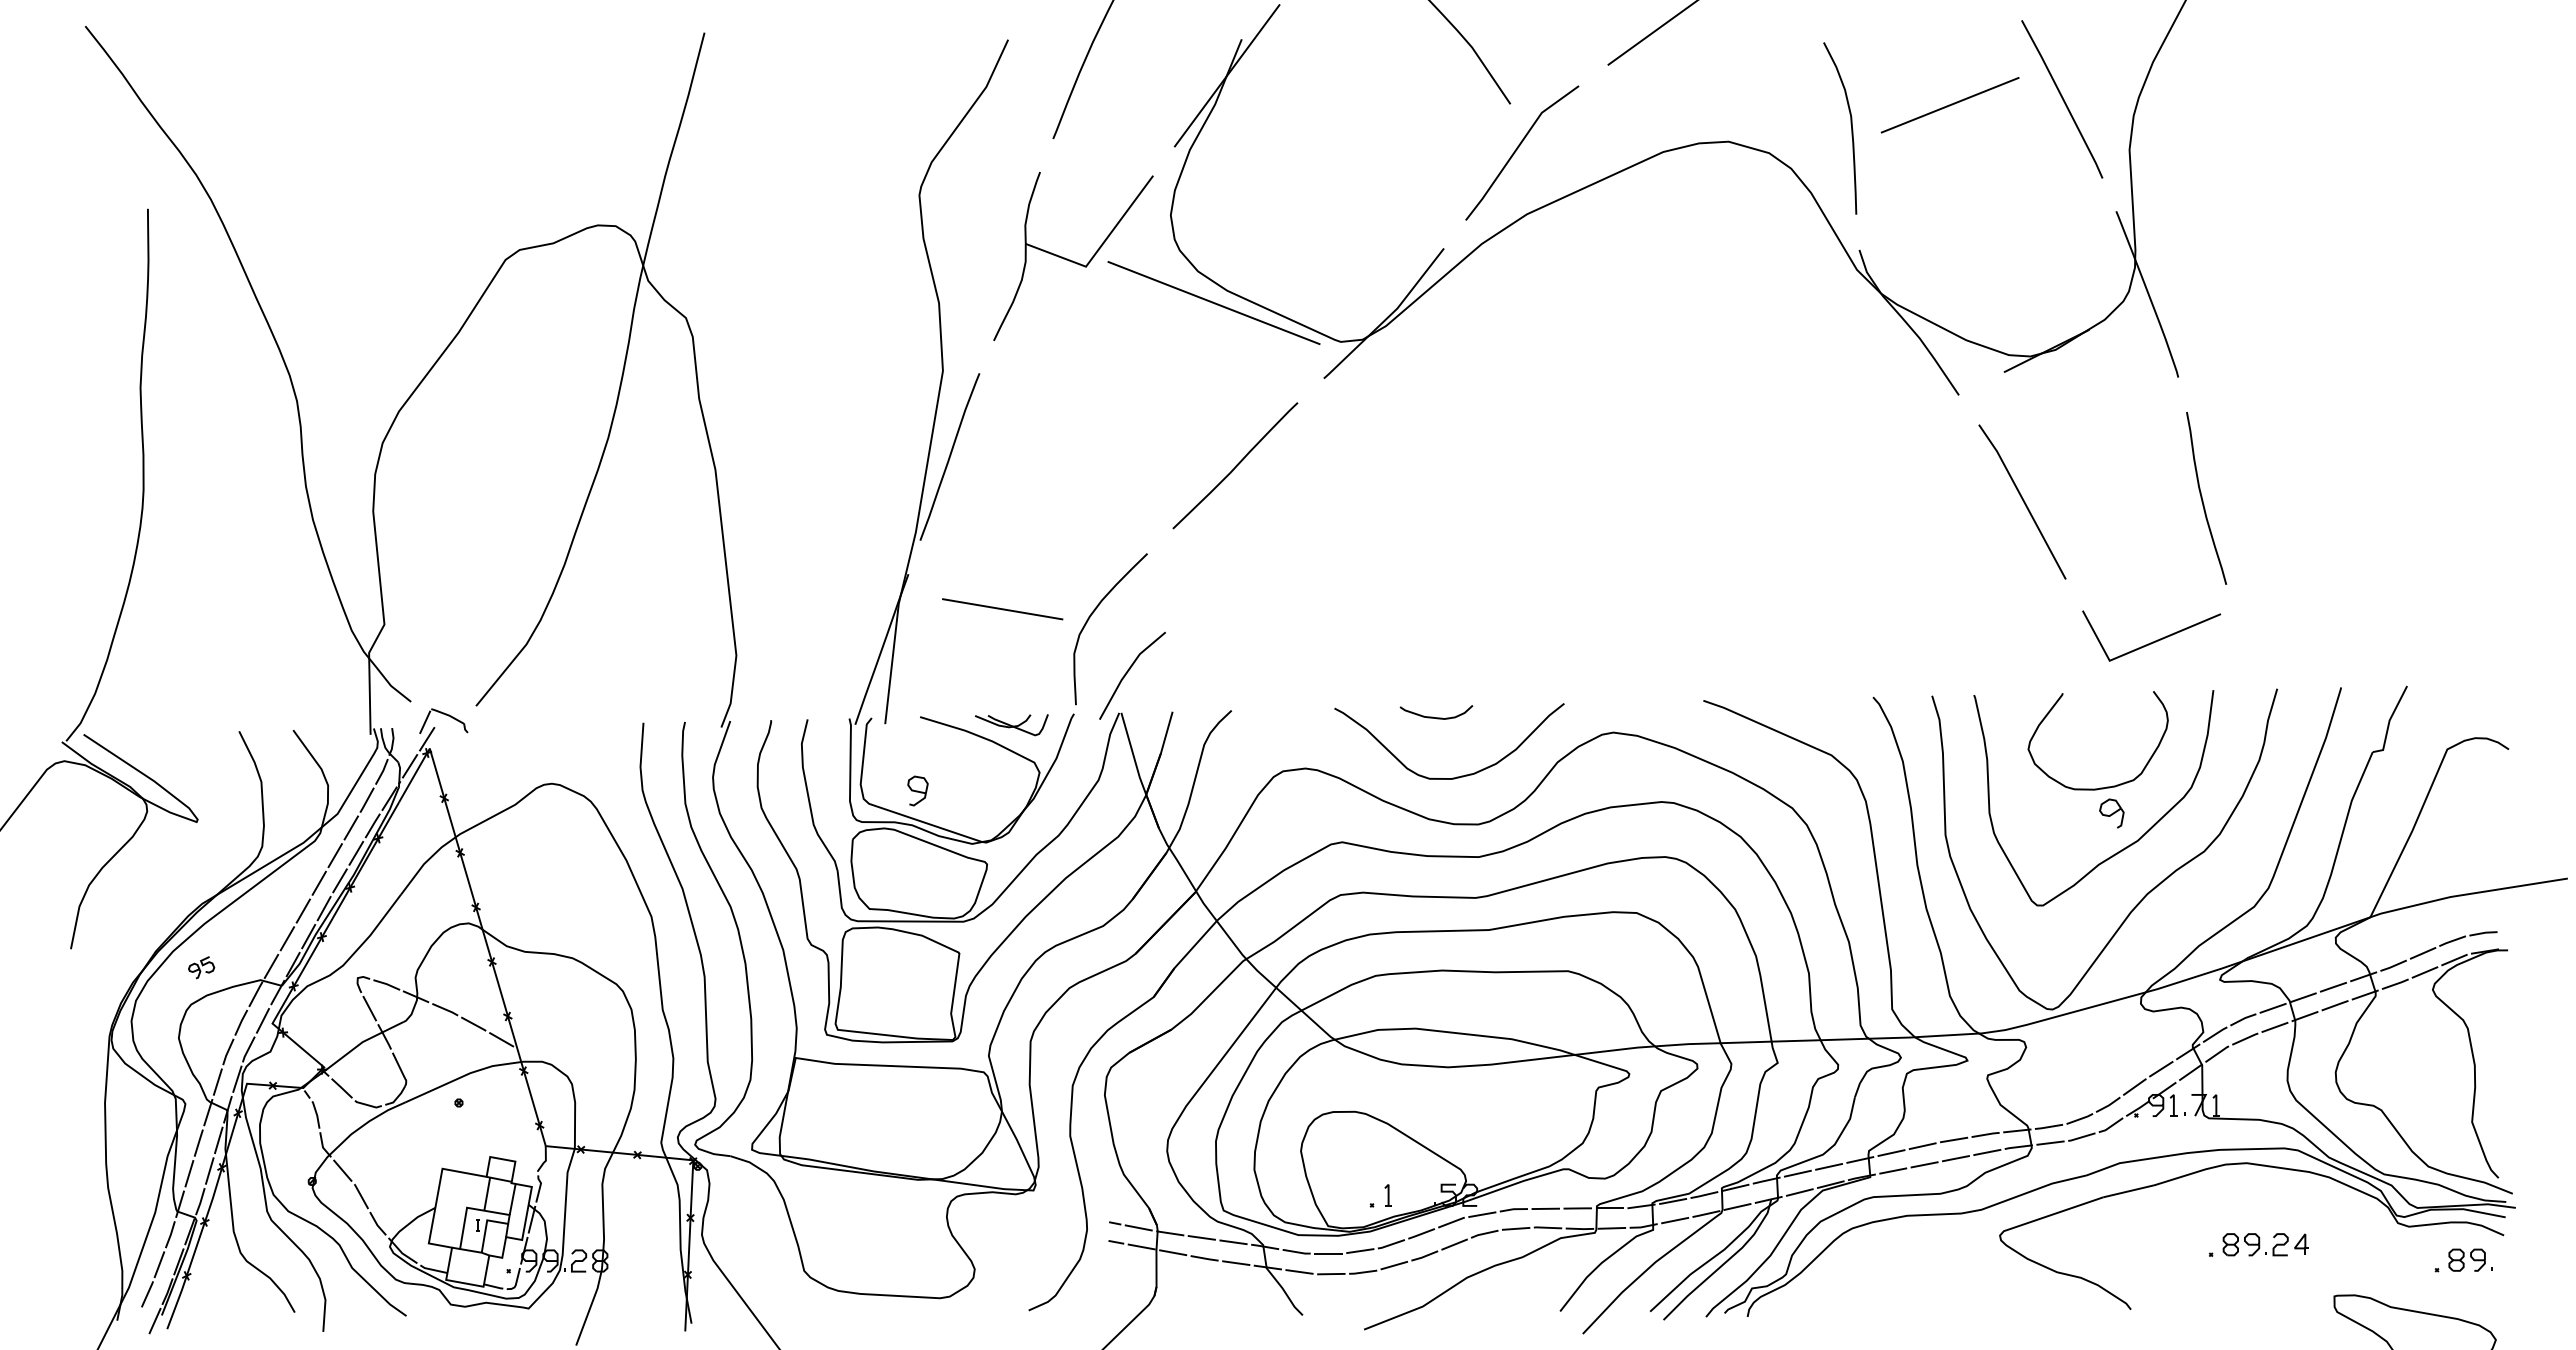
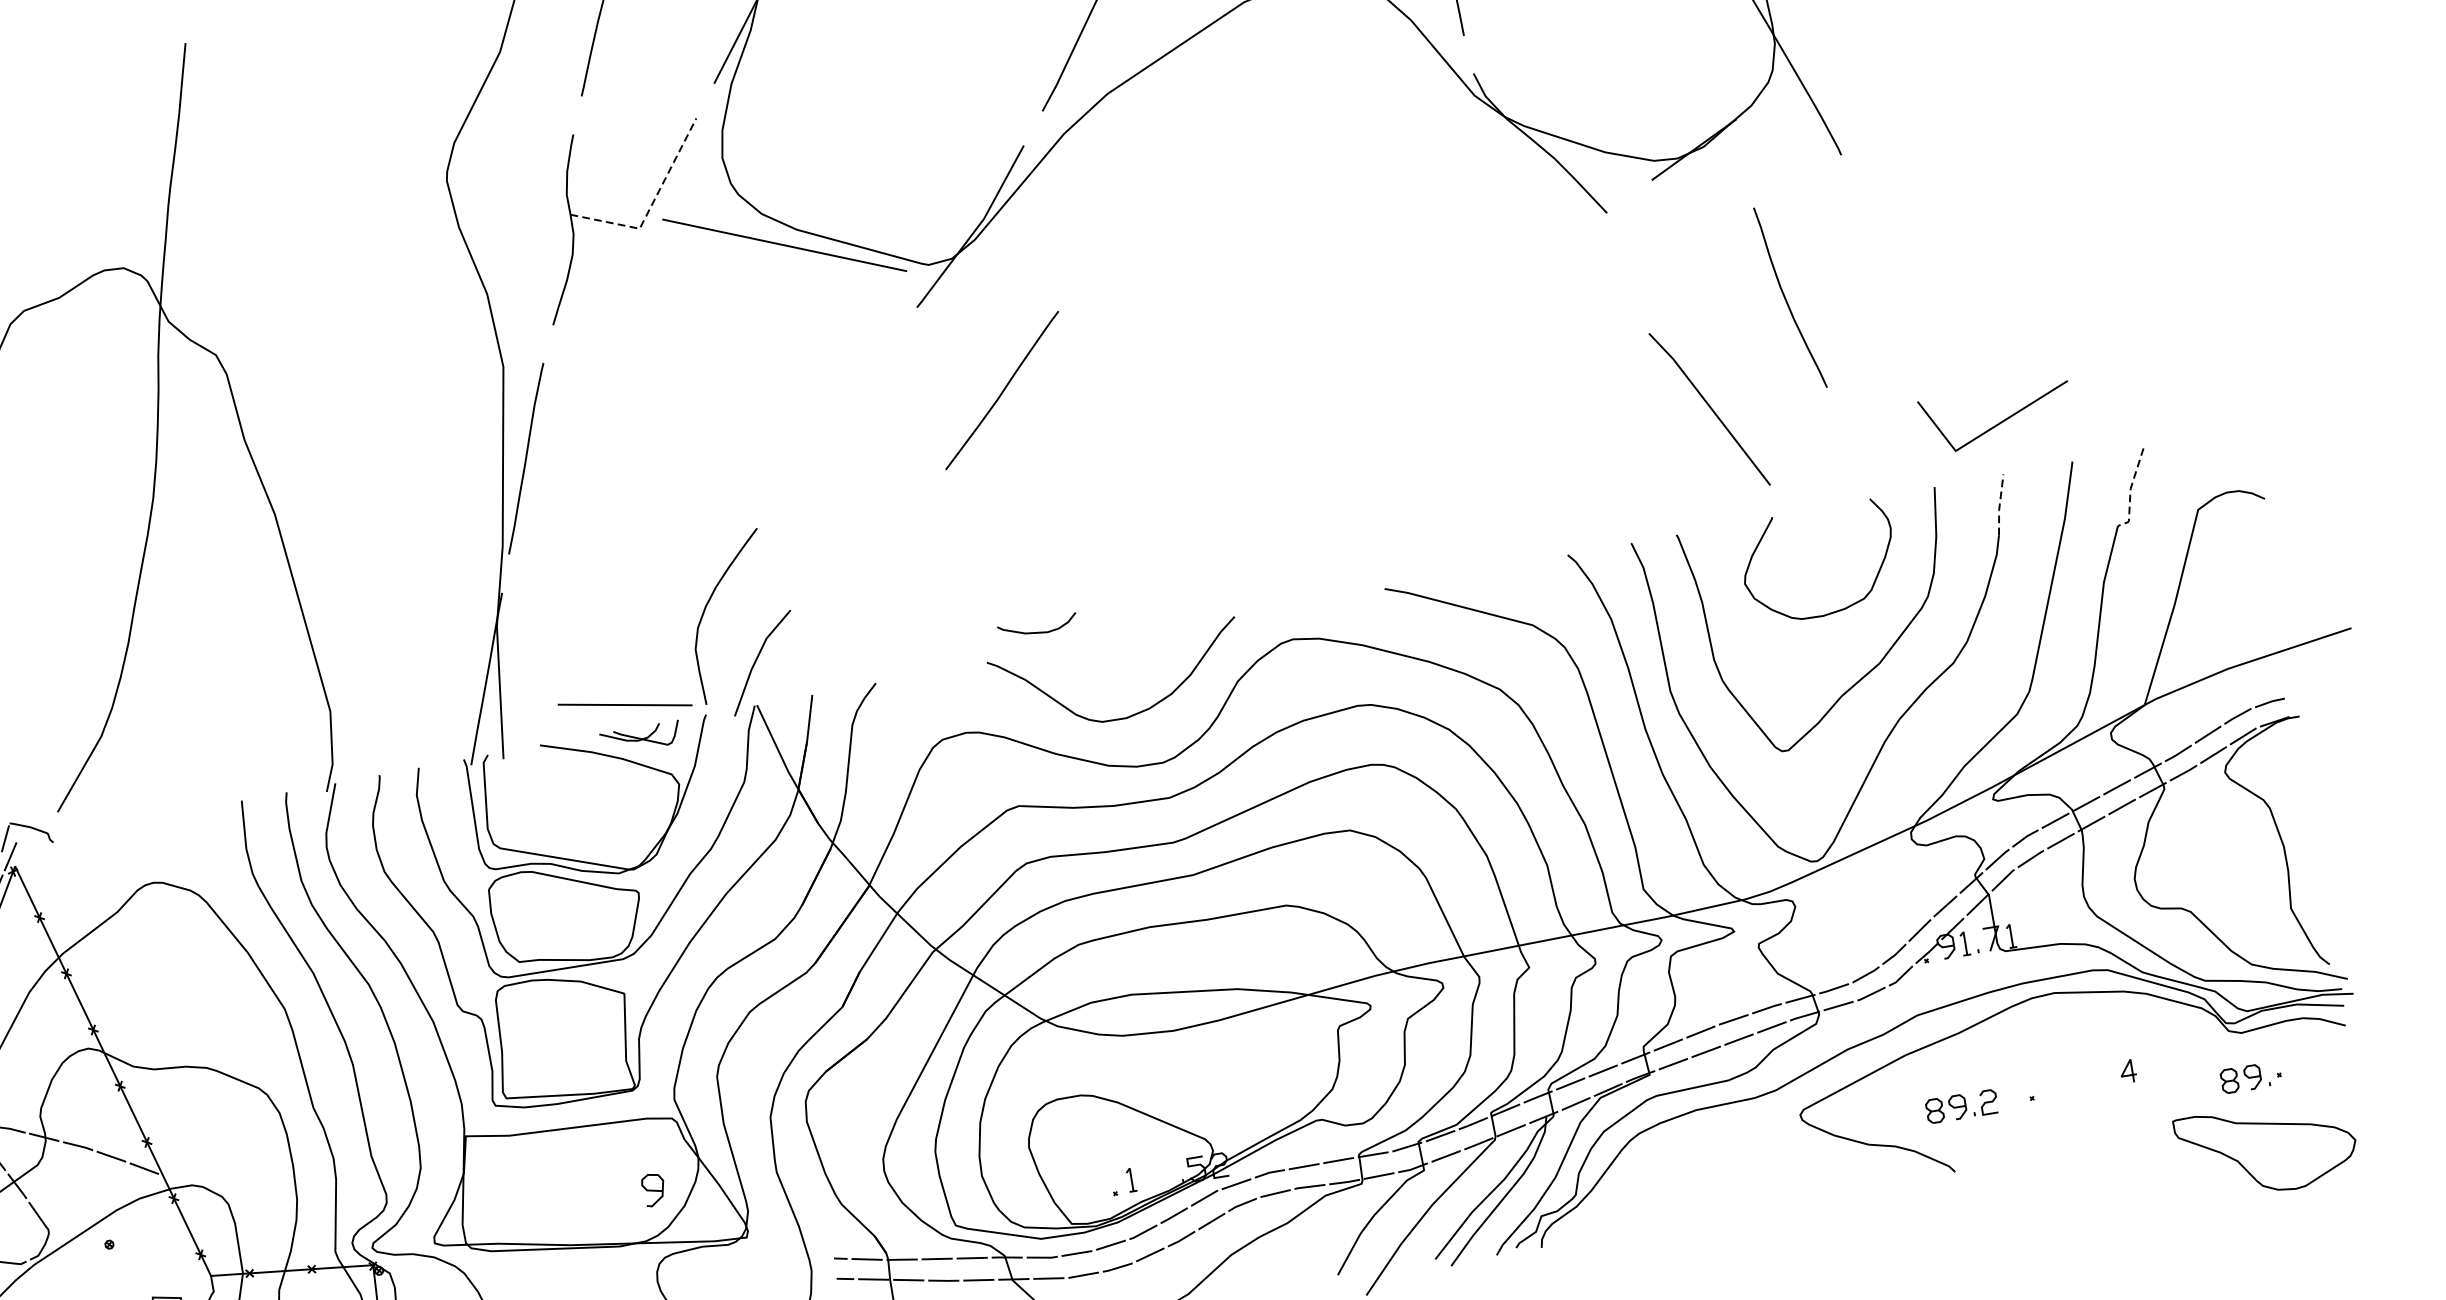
line: (1100, 247) -> (652, 205), solid -> dashed
curve: (1235, 465) -> (1002, 390), moved
line: (2022, 500) -> (1709, 407), moved
curve: (2203, 500) -> (1787, 300), moved
line: (1002, 609) -> (625, 705), moved
line: (2152, 641) -> (1998, 422), moved
line: (2269, 715) -> (1999, 504), solid -> dashed
curve: (1436, 717) -> (1038, 632), moved
line: (2389, 722) -> (2130, 490), solid -> dashed
curve: (917, 790) -> (653, 1189), moved
part: (2111, 813) -> (1846, 638), removed
part: (2255, 1244) -> (1961, 1106), moved
part: (2470, 1259) -> (2244, 1077), moved

